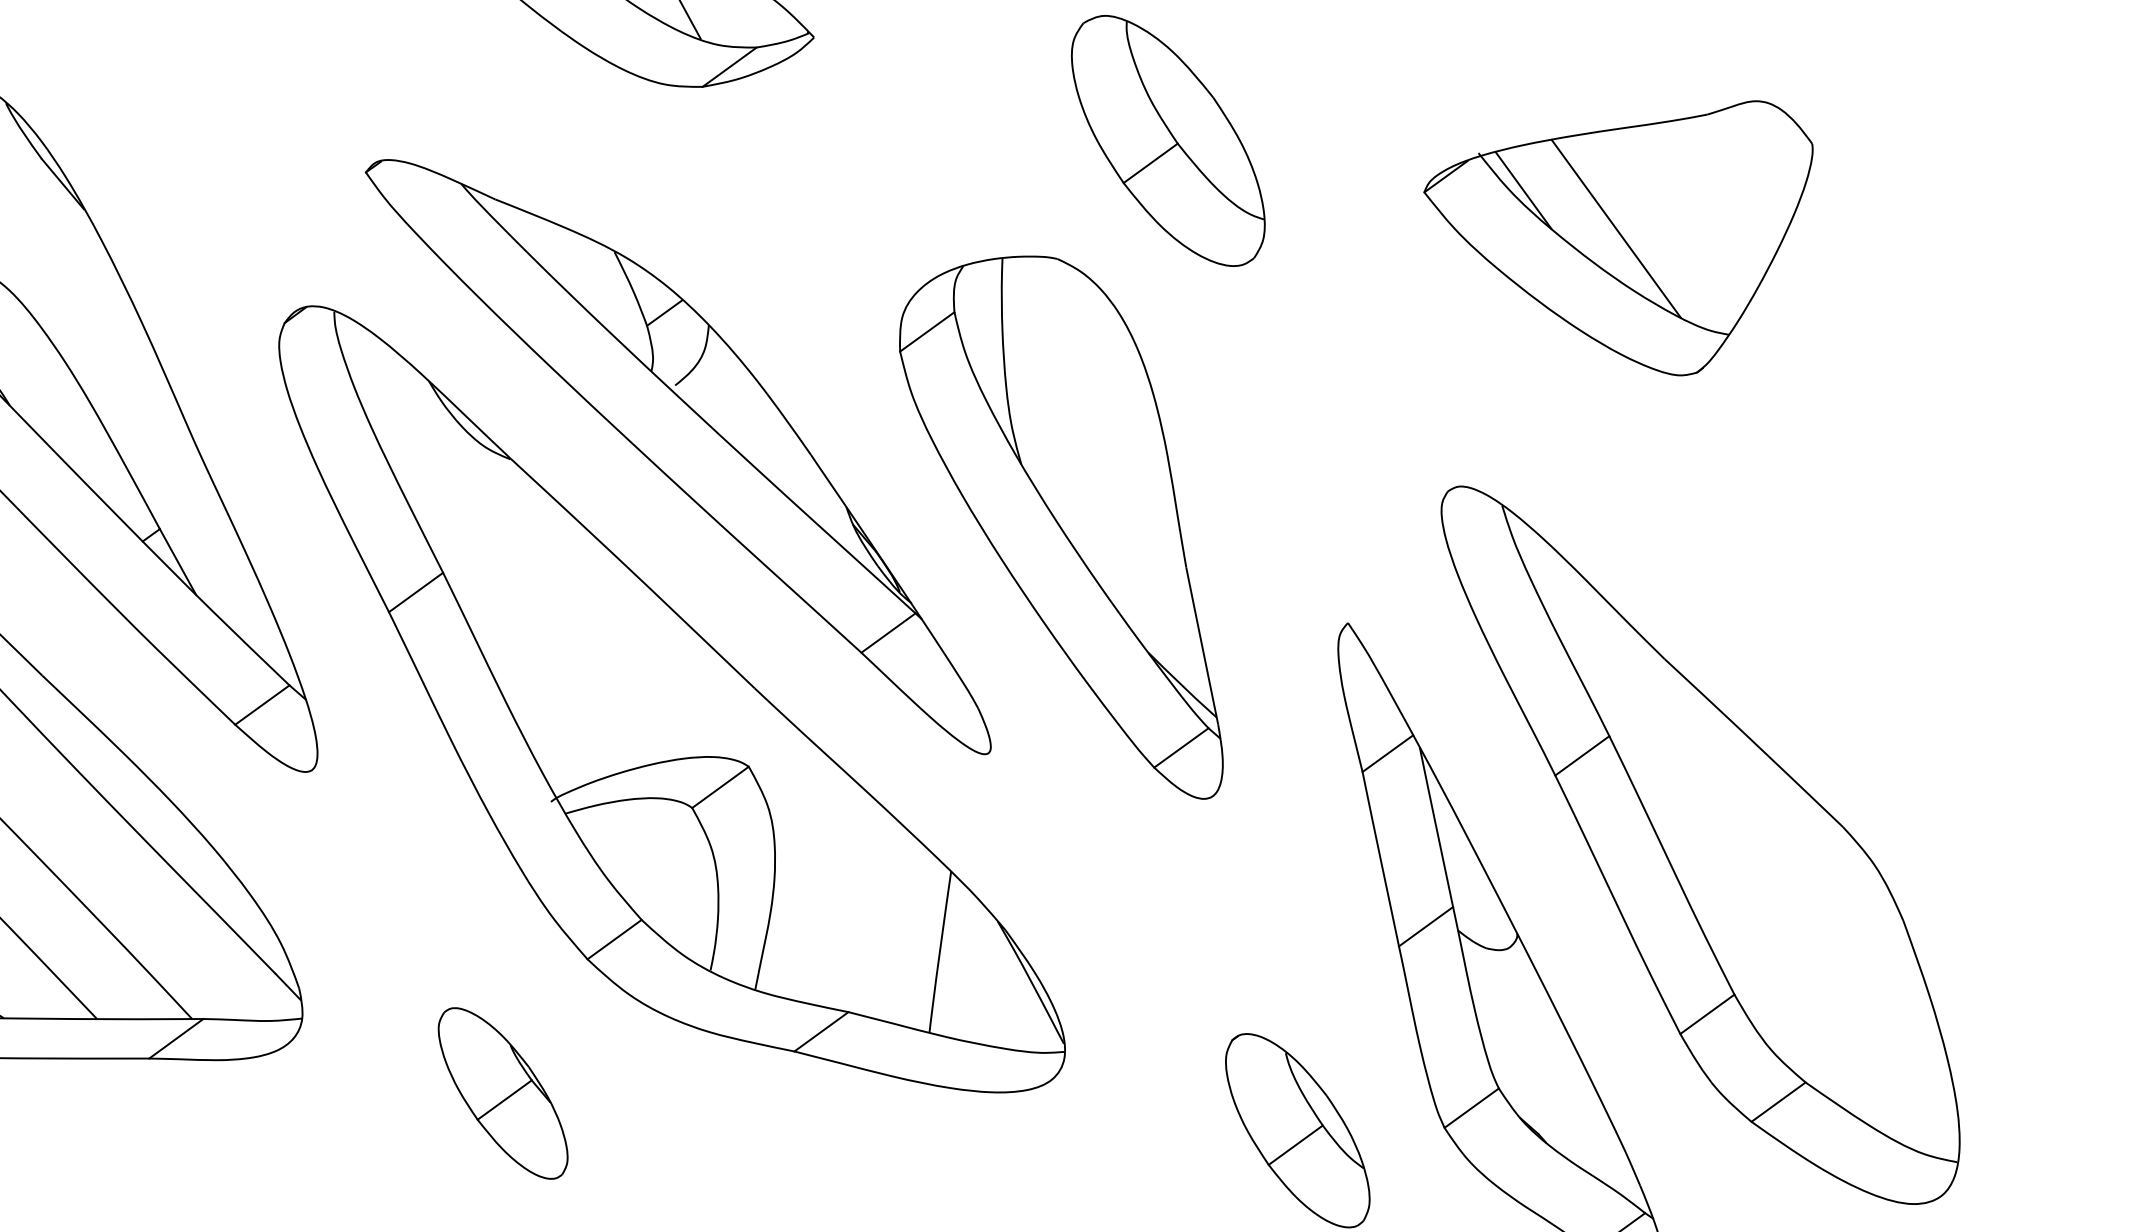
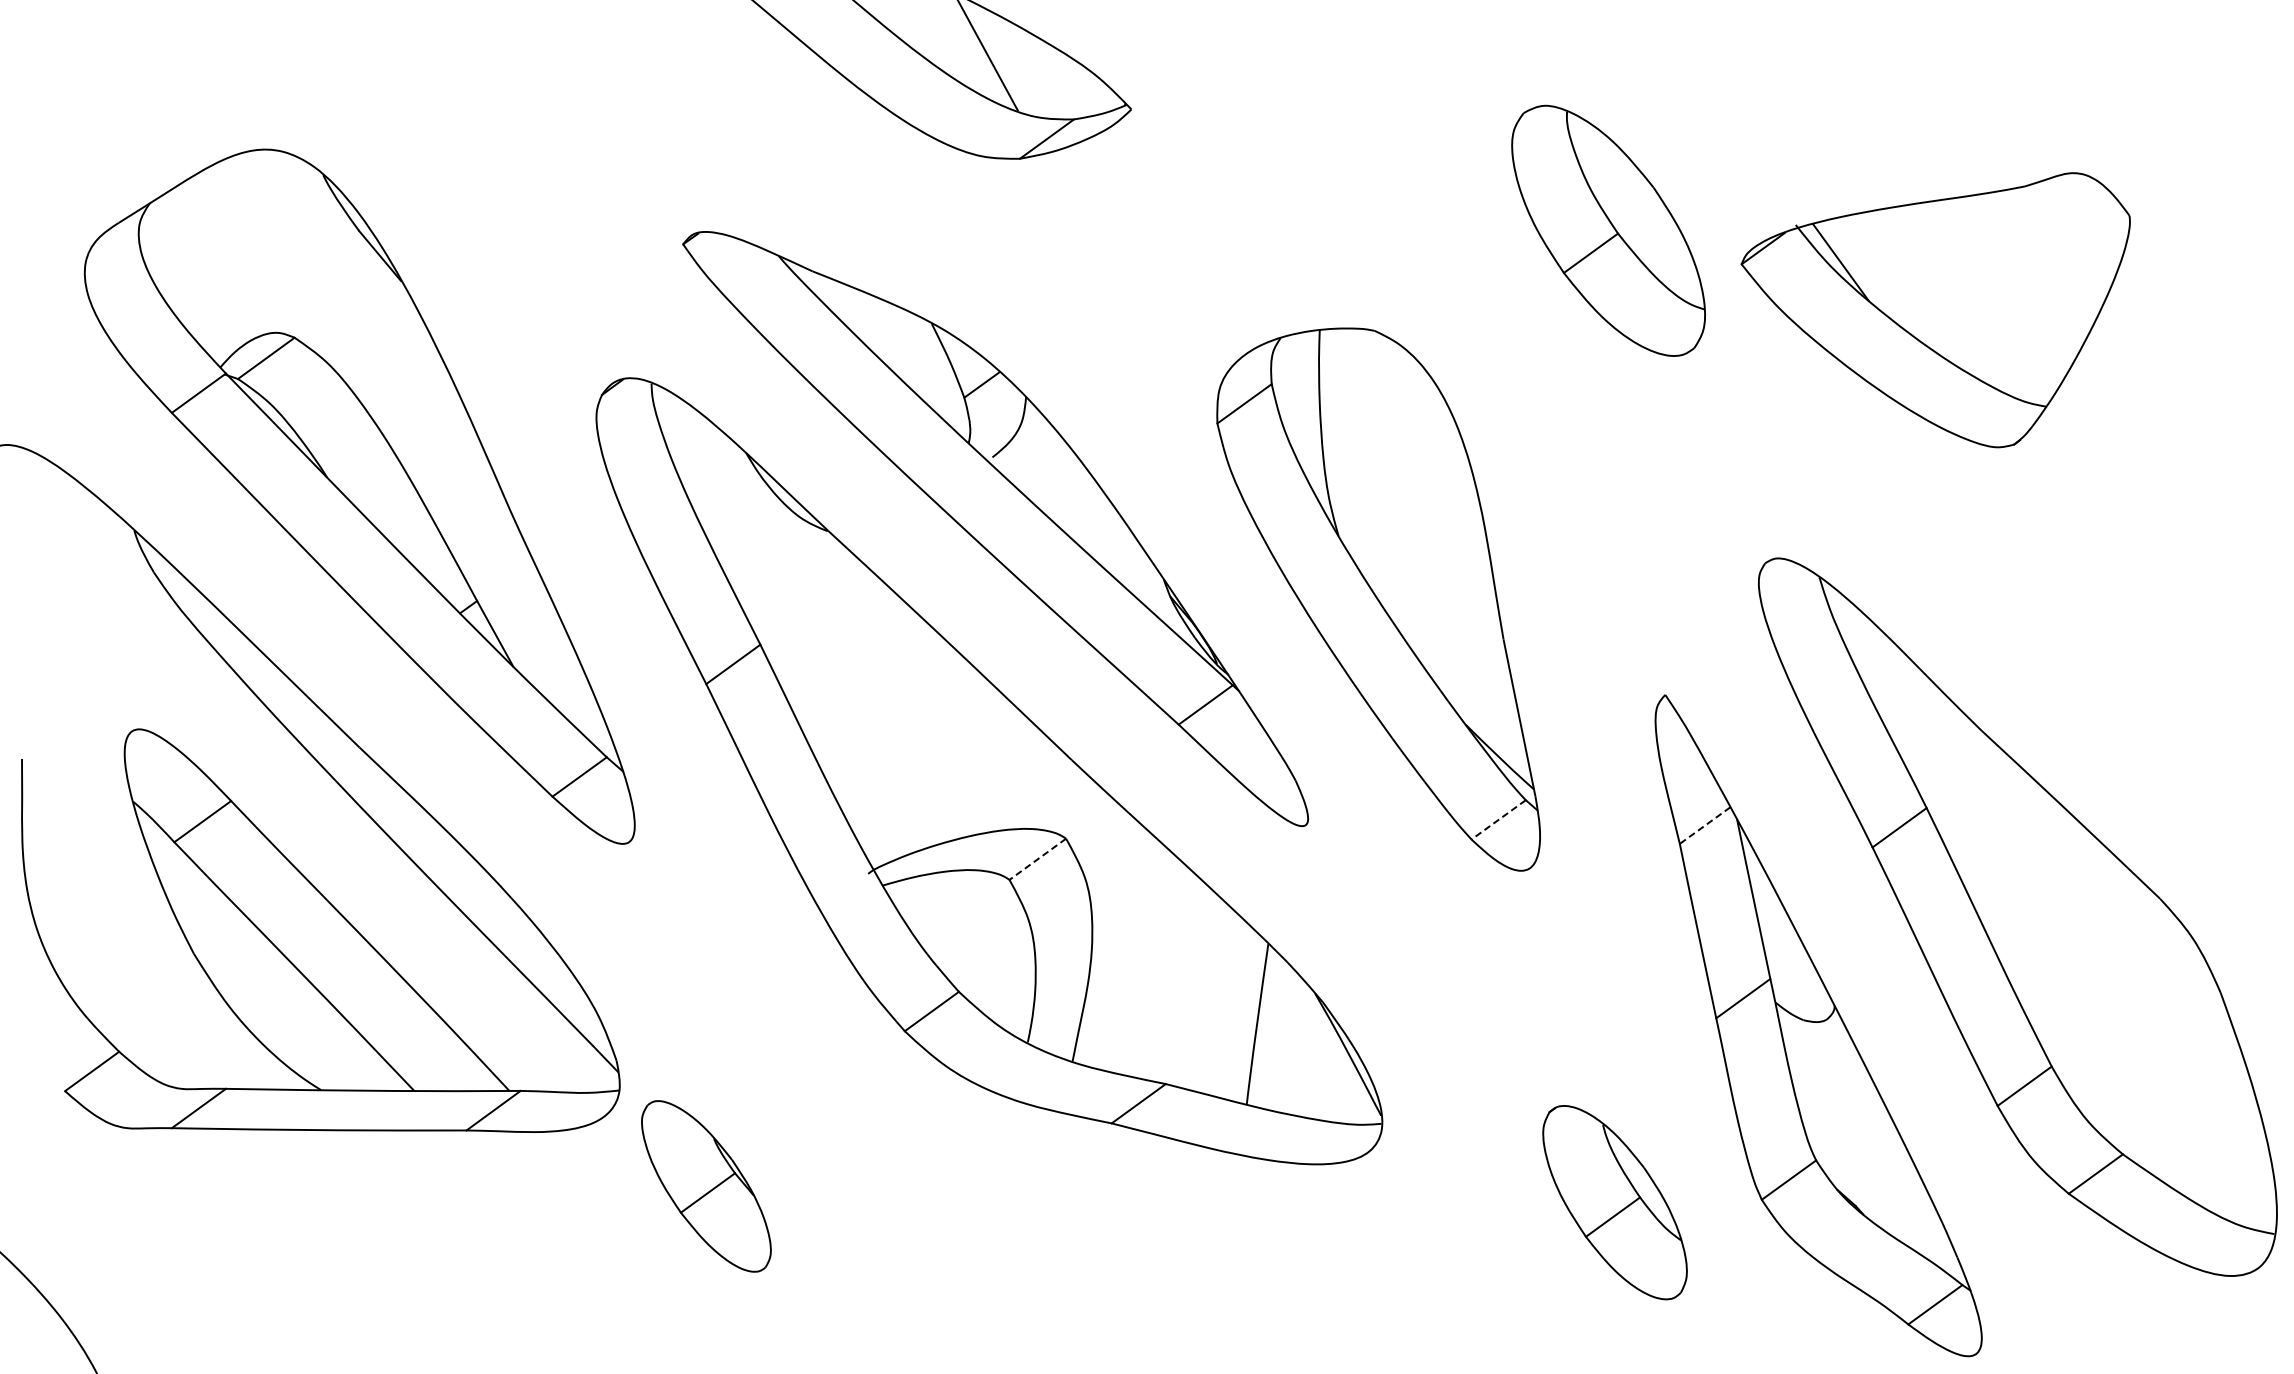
part: (1168, 140) -> (1608, 230), moved
line: (1616, 228) -> (1933, 300), removed
line: (1181, 747) -> (1498, 819), solid -> dashed
line: (1387, 753) -> (1704, 825), solid -> dashed
line: (720, 787) -> (1037, 859), solid -> dashed
part: (503, 1093) -> (706, 1186), moved

